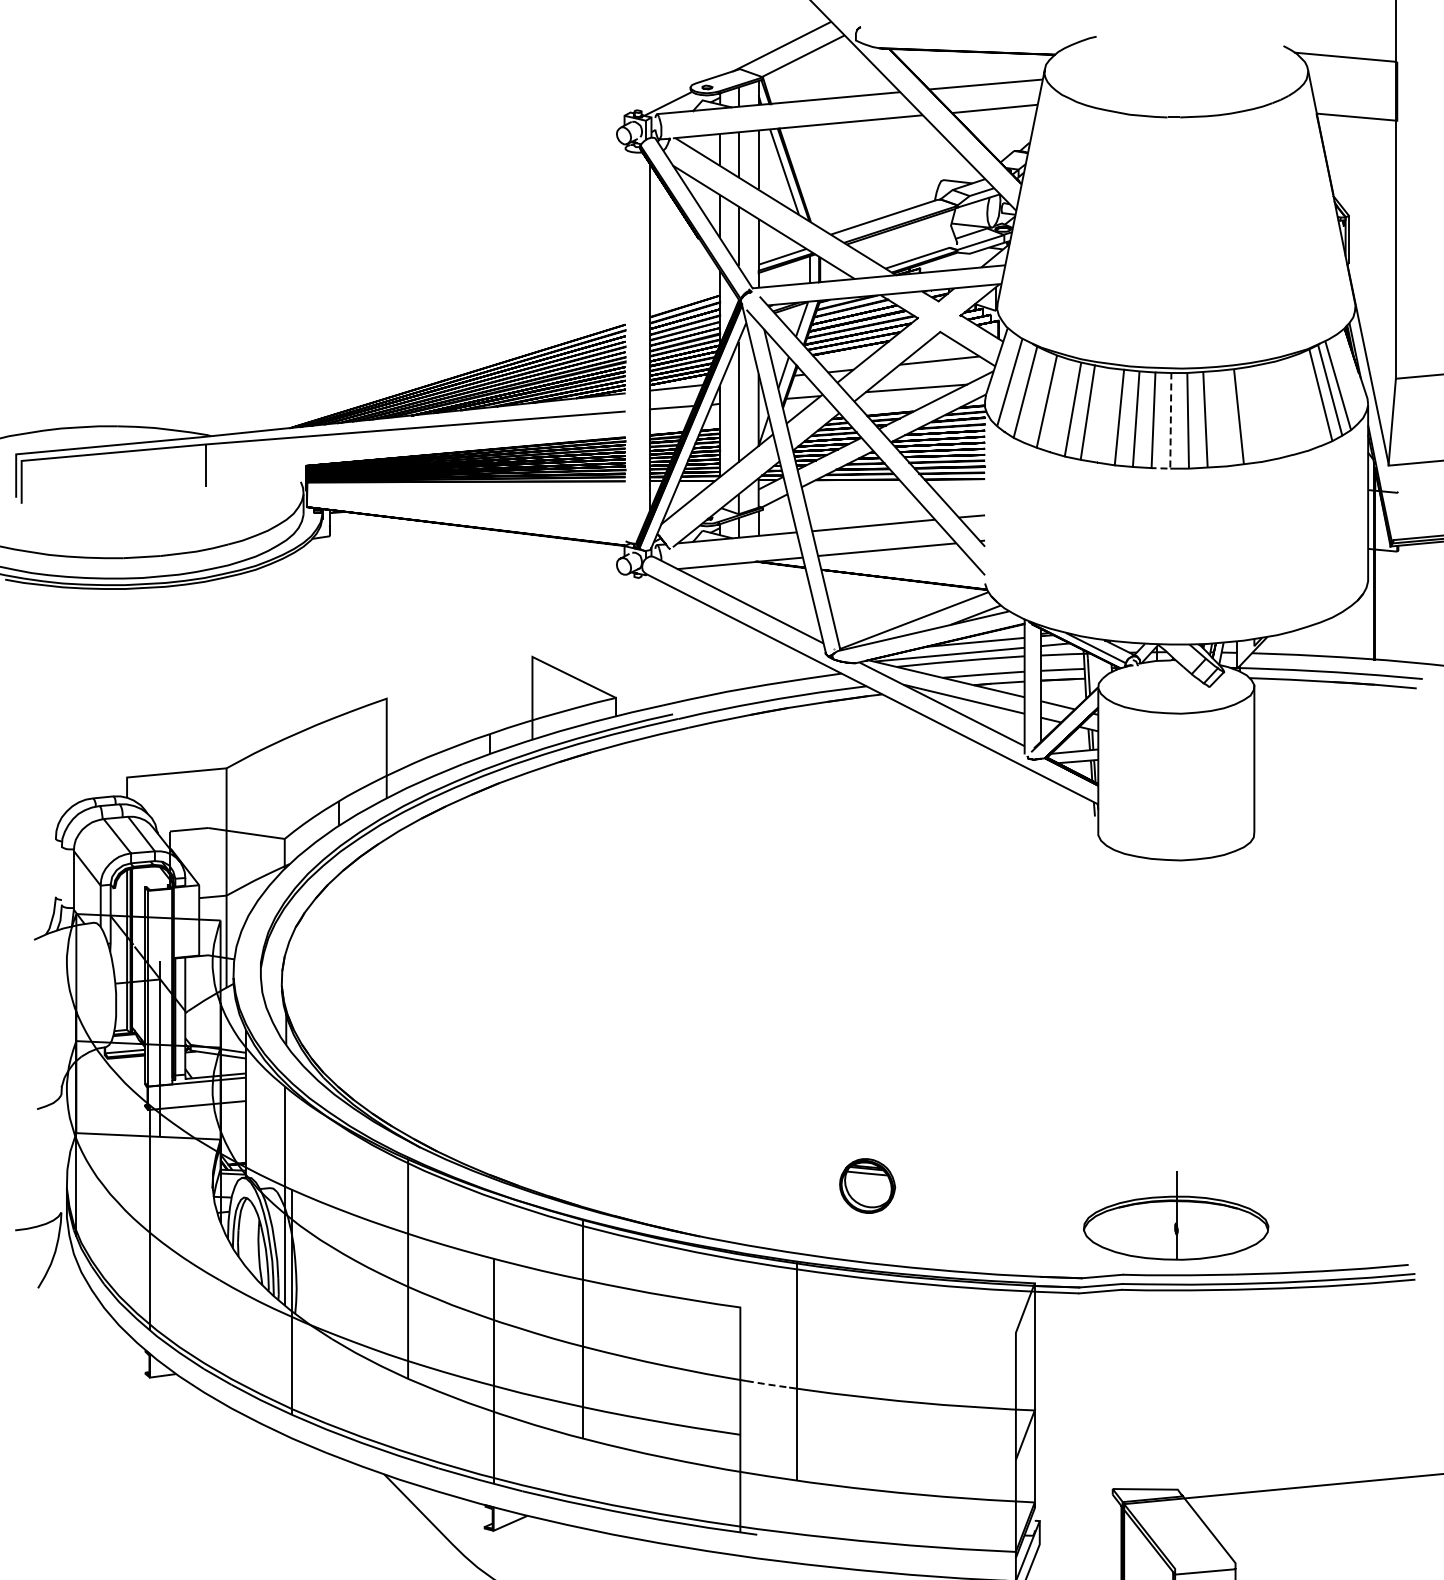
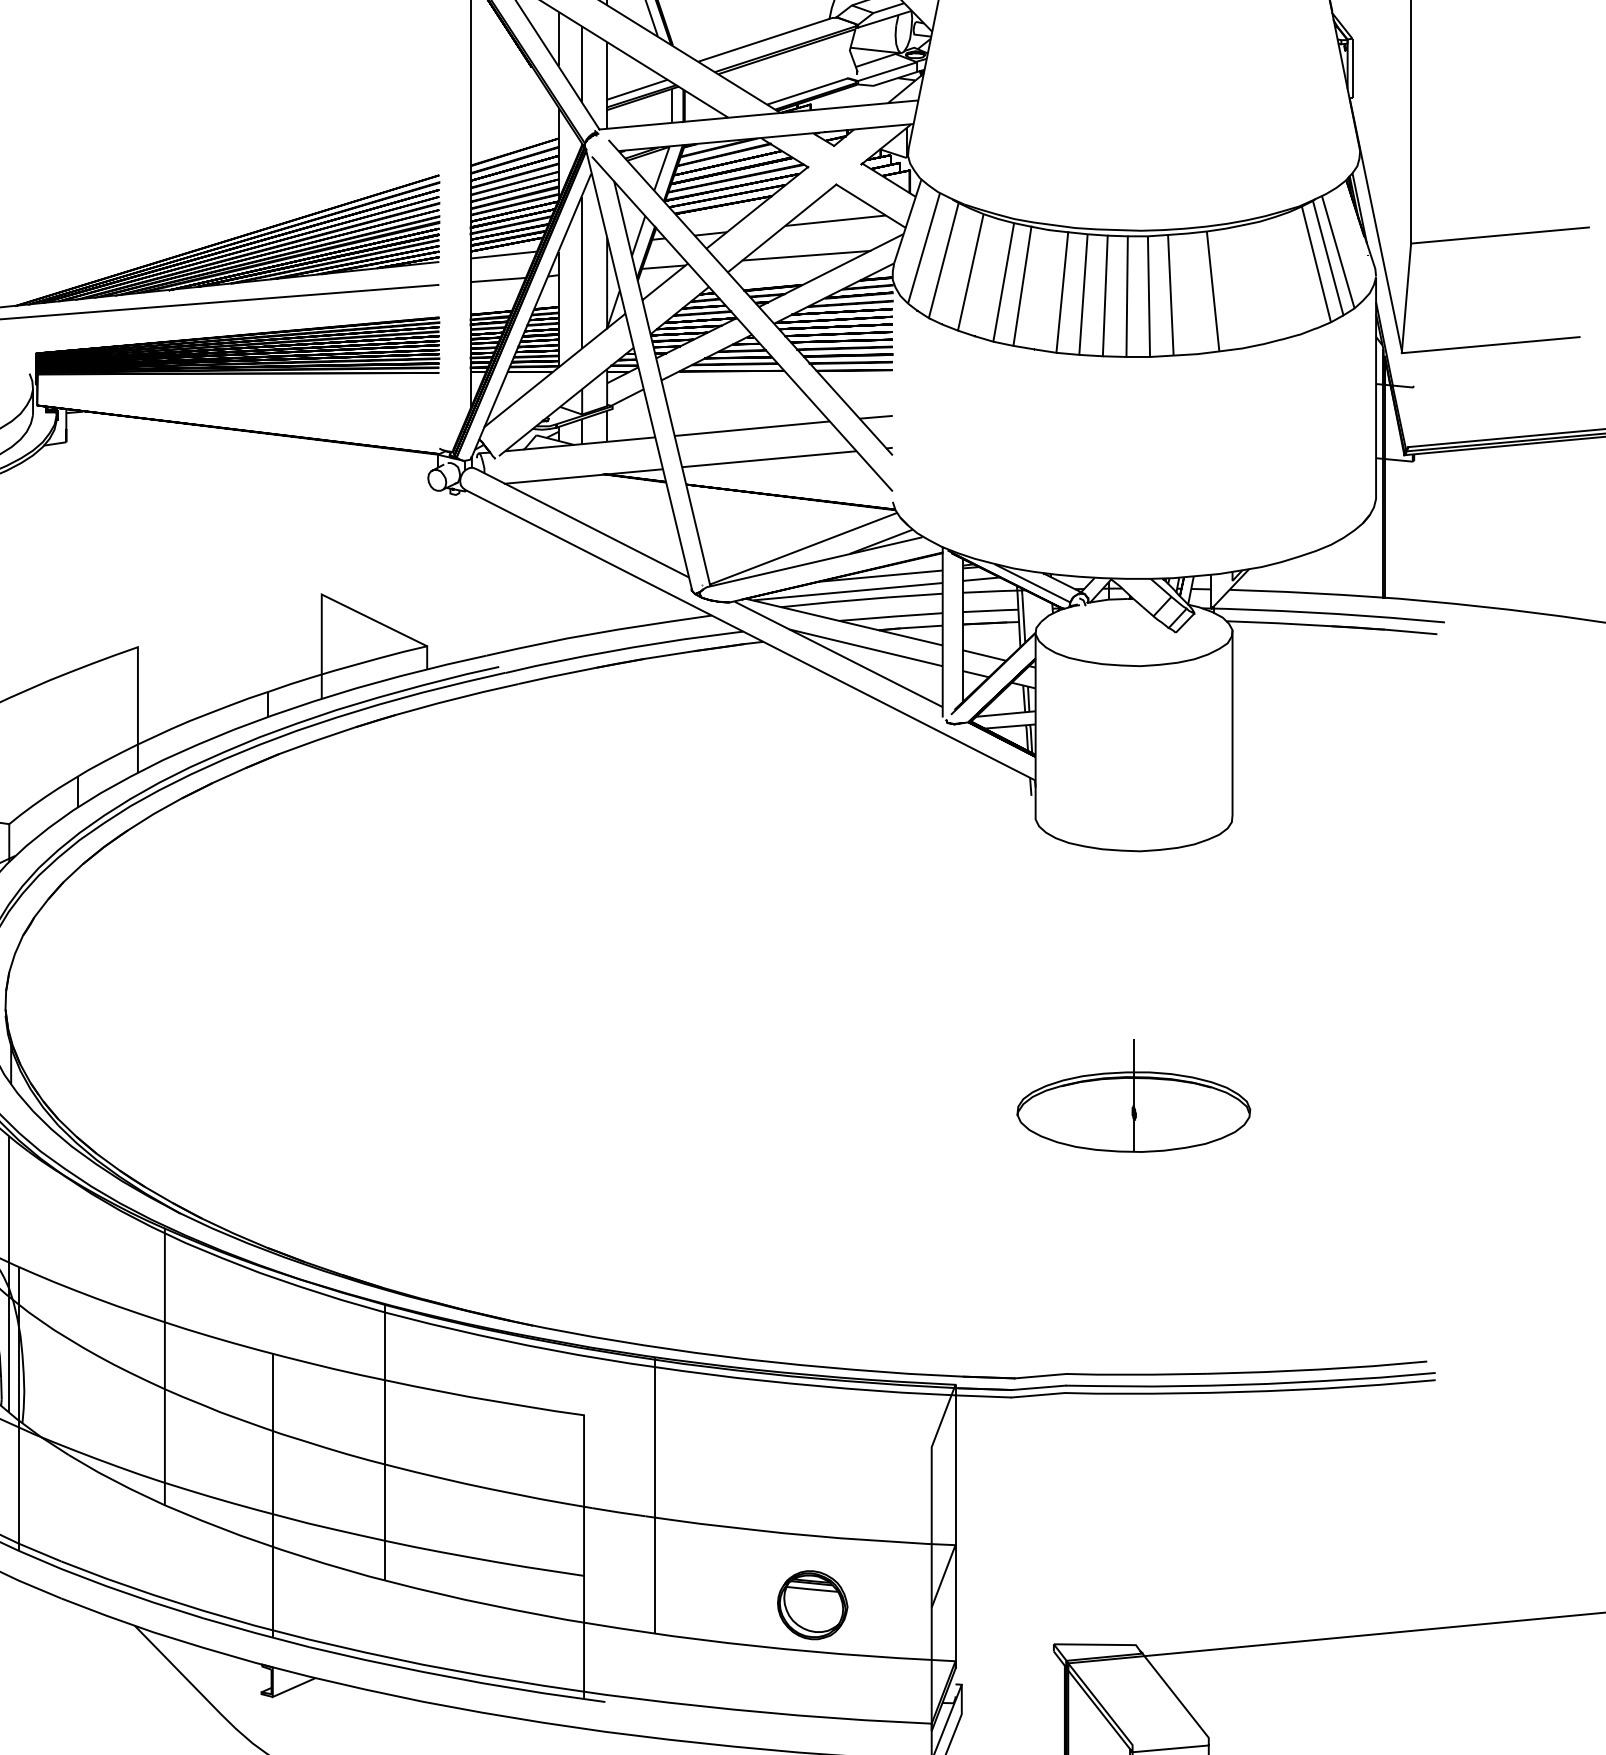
line: (1170, 429) -> (1126, 307), dashed -> solid
part: (867, 1185) -> (812, 1604), moved
part: (1176, 1215) -> (1134, 1096), moved
line: (768, 1384) -> (619, 1512), dashed -> solid

